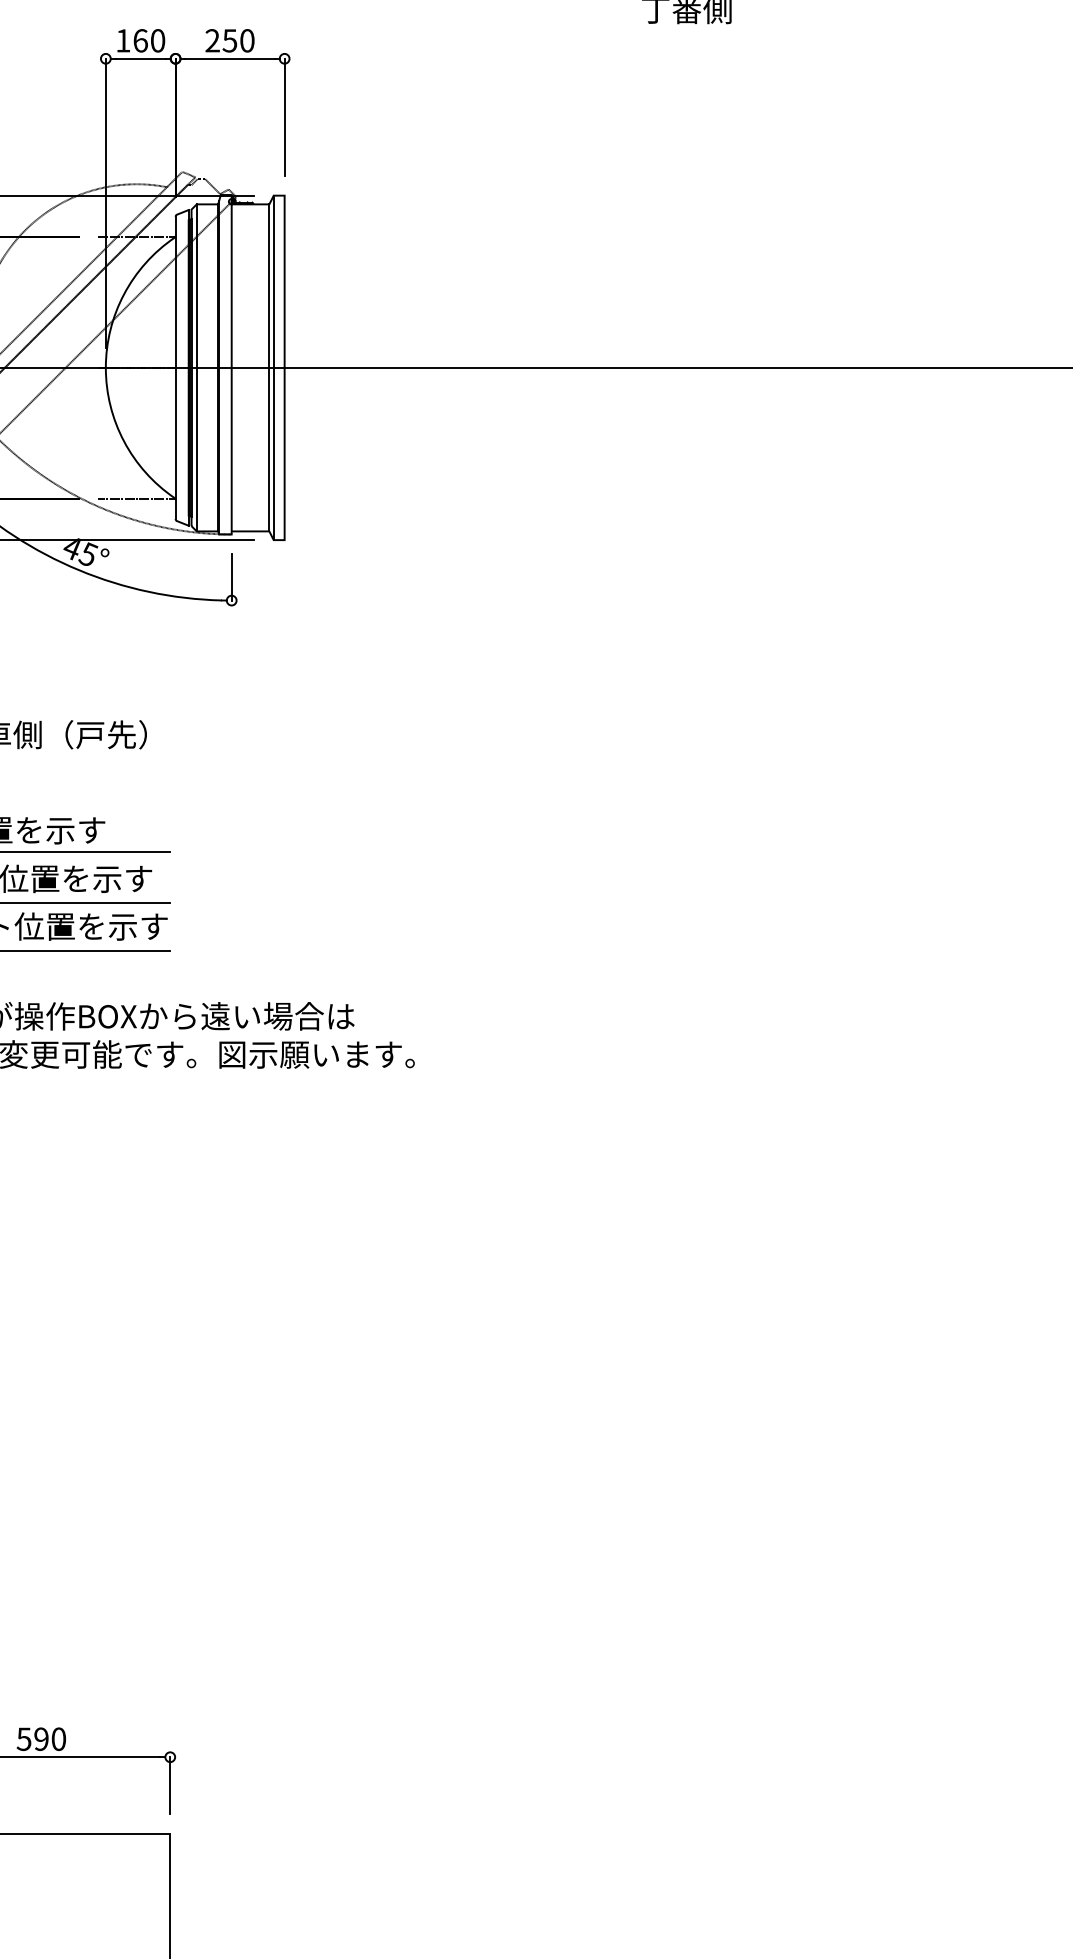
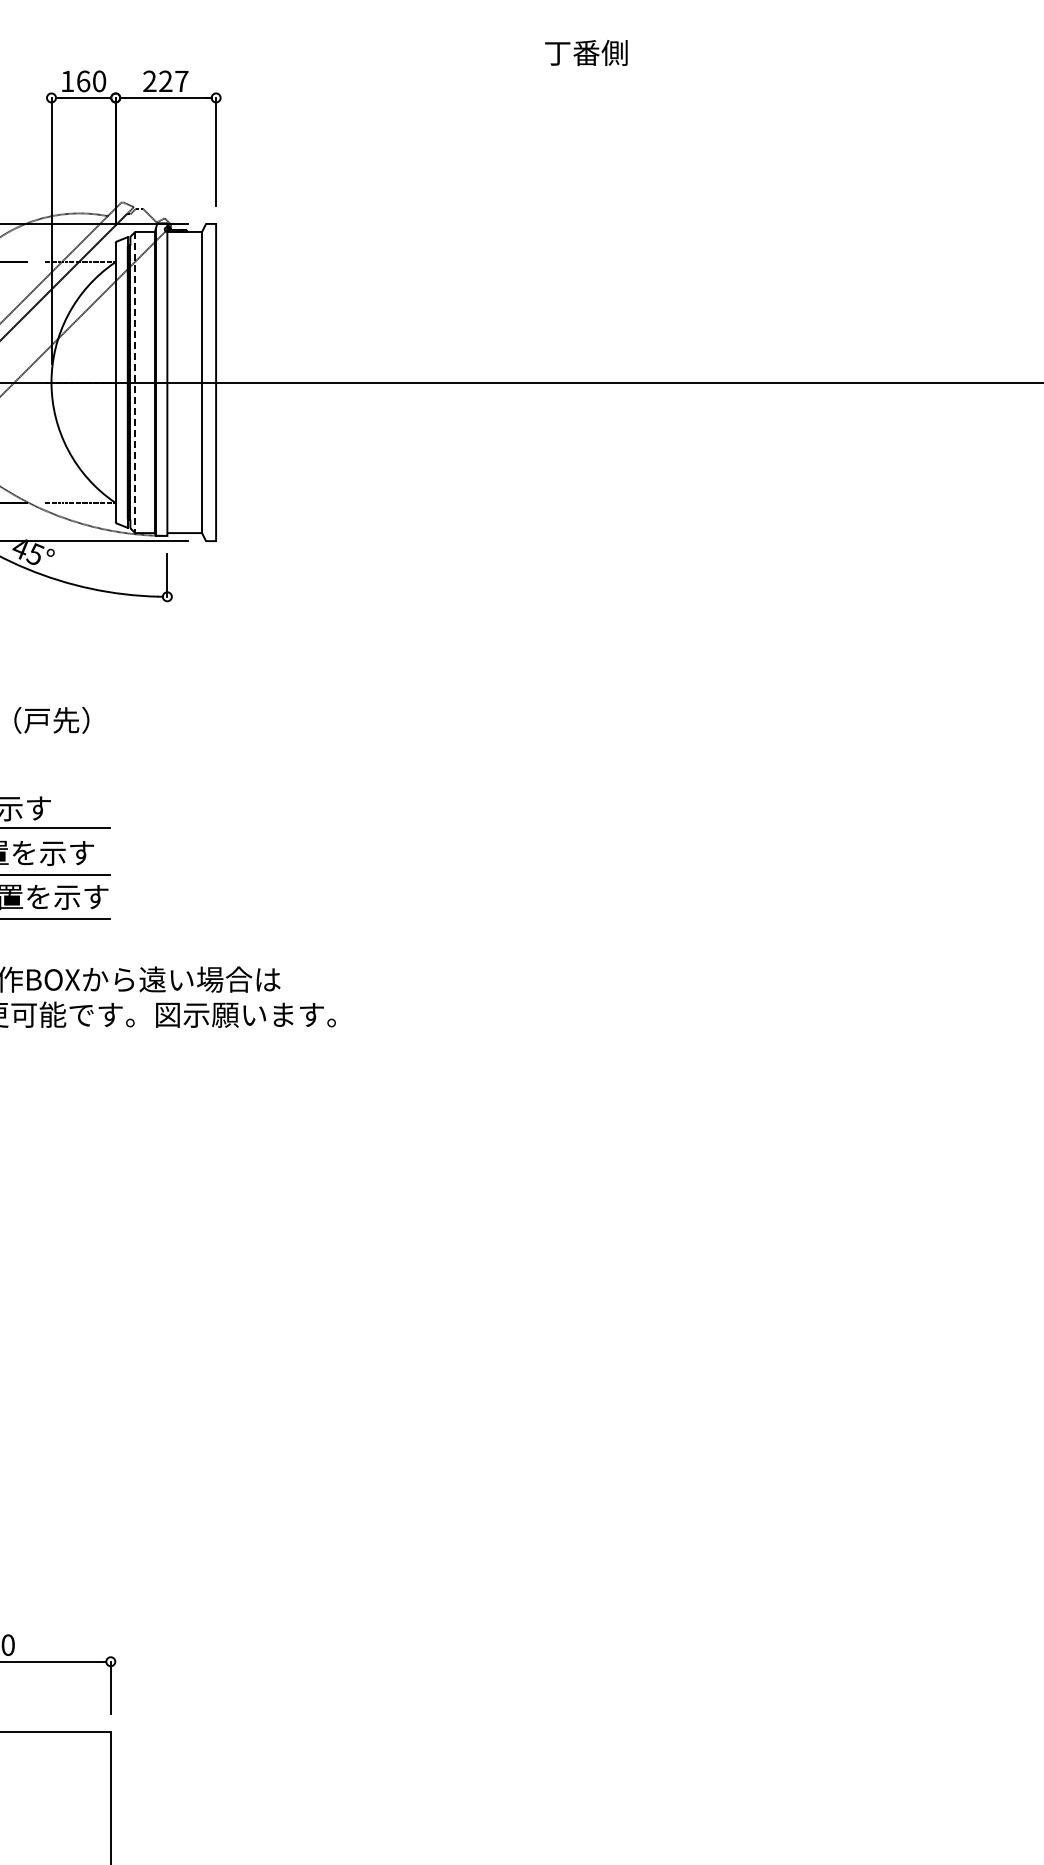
text: (238, 40) -> (173, 81), 250 -> 227
line: (197, 367) -> (135, 382), solid -> dashed
line: (274, 367) -> (206, 382), removed

